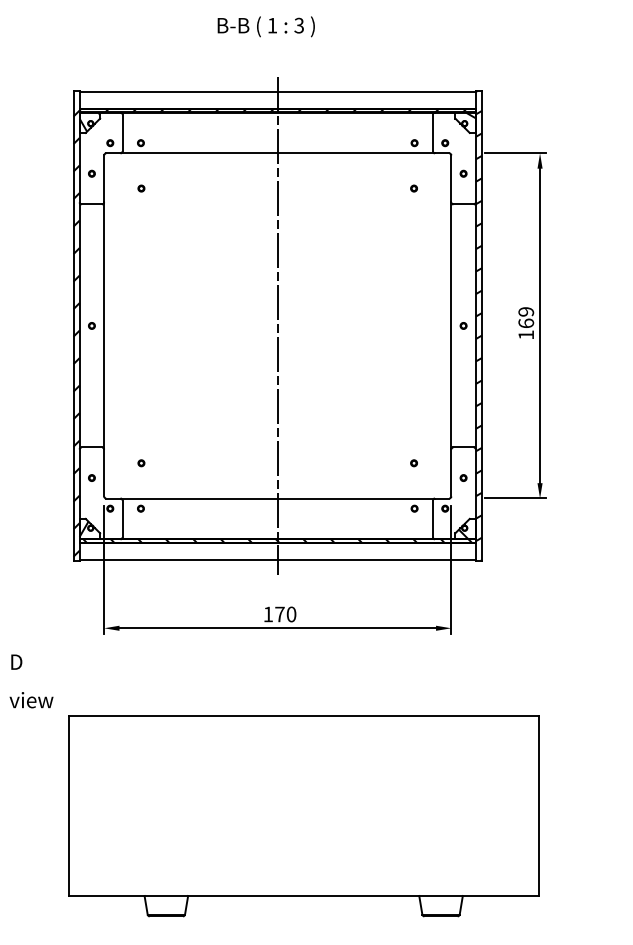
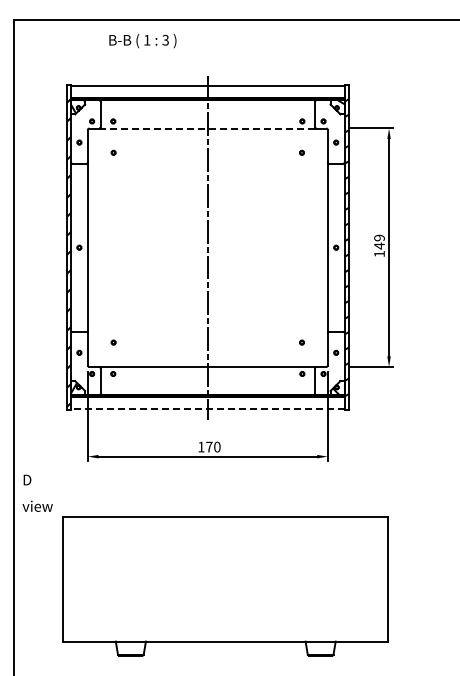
text: (265, 27) -> (142, 41), moved
line: (277, 153) -> (207, 128), solid -> dashed
text: (526, 322) -> (379, 245), 169 -> 149
line: (277, 560) -> (207, 409), solid -> dashed

